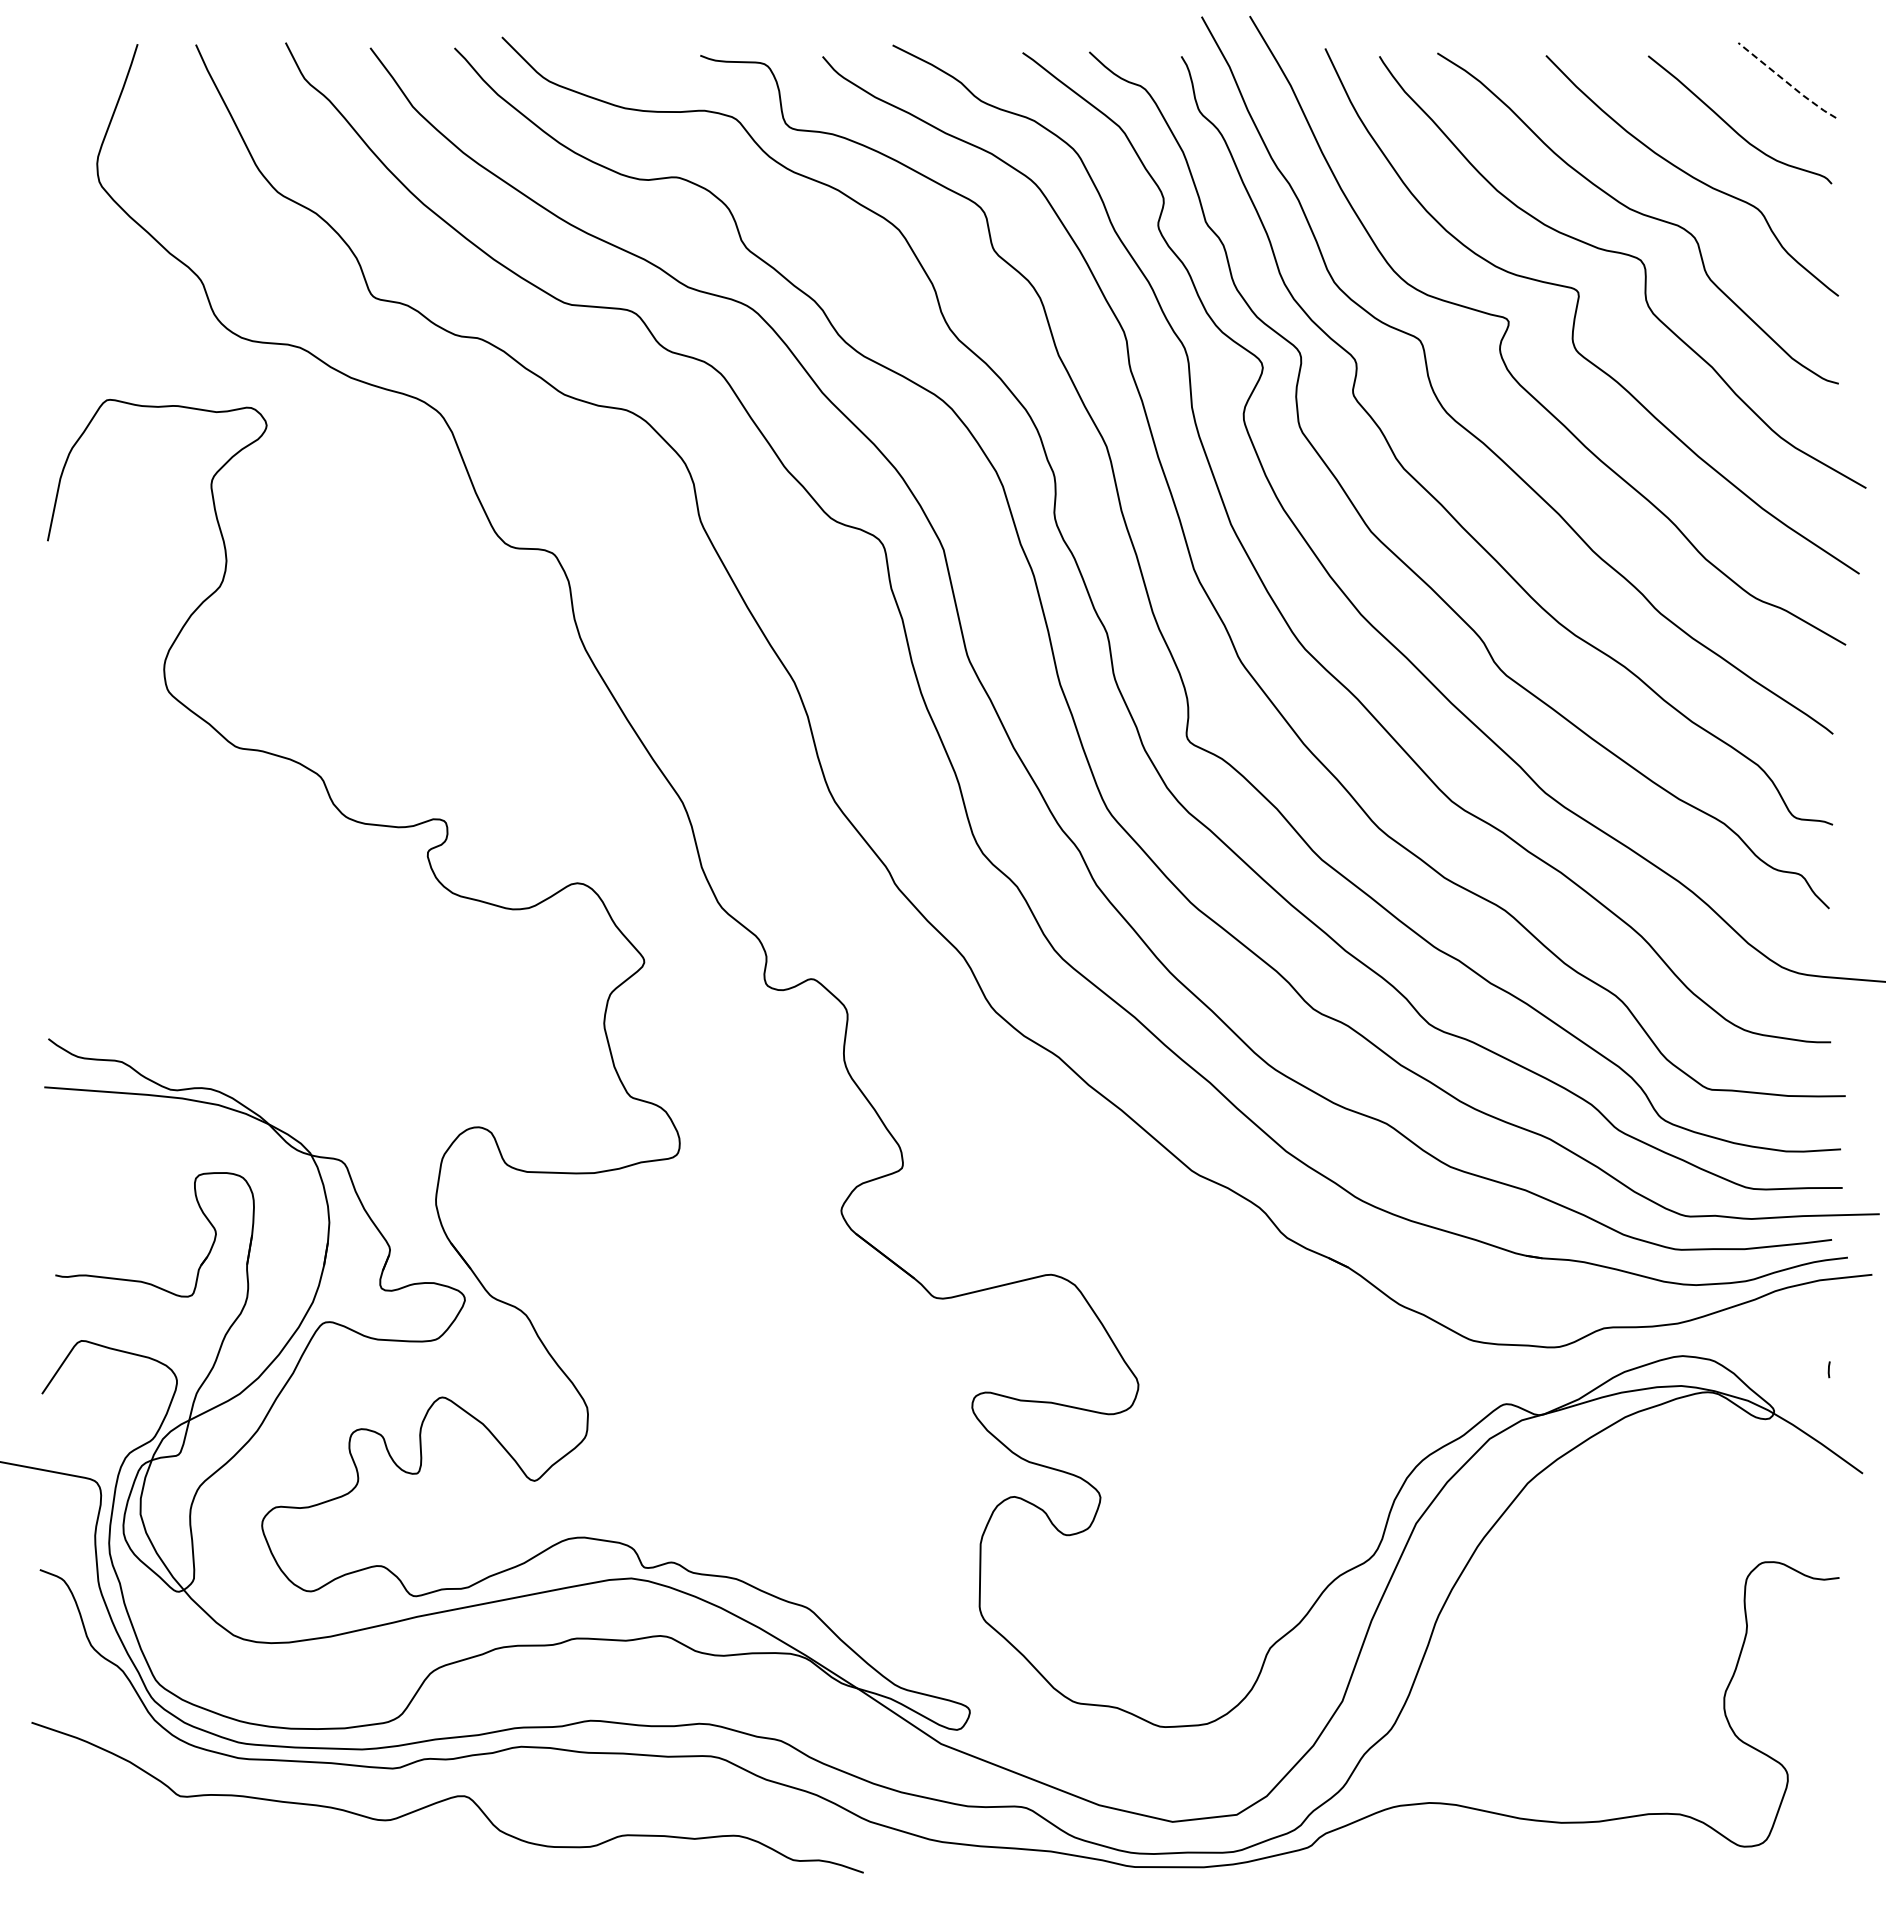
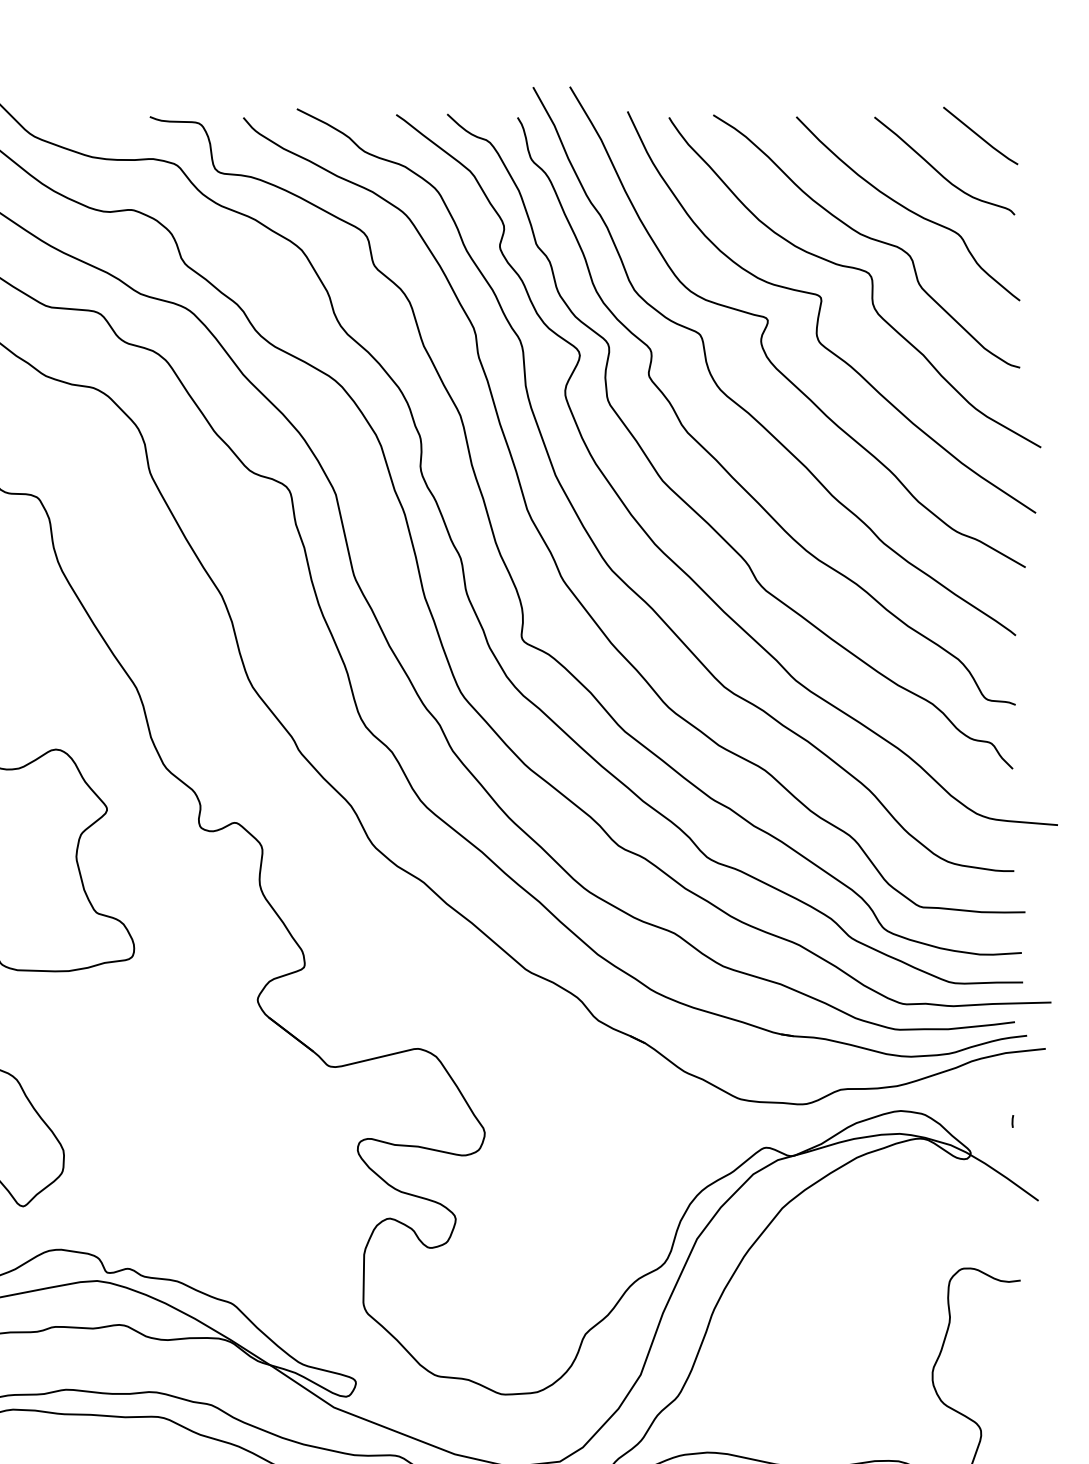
line: (1787, 82) -> (980, 137), dashed -> solid

